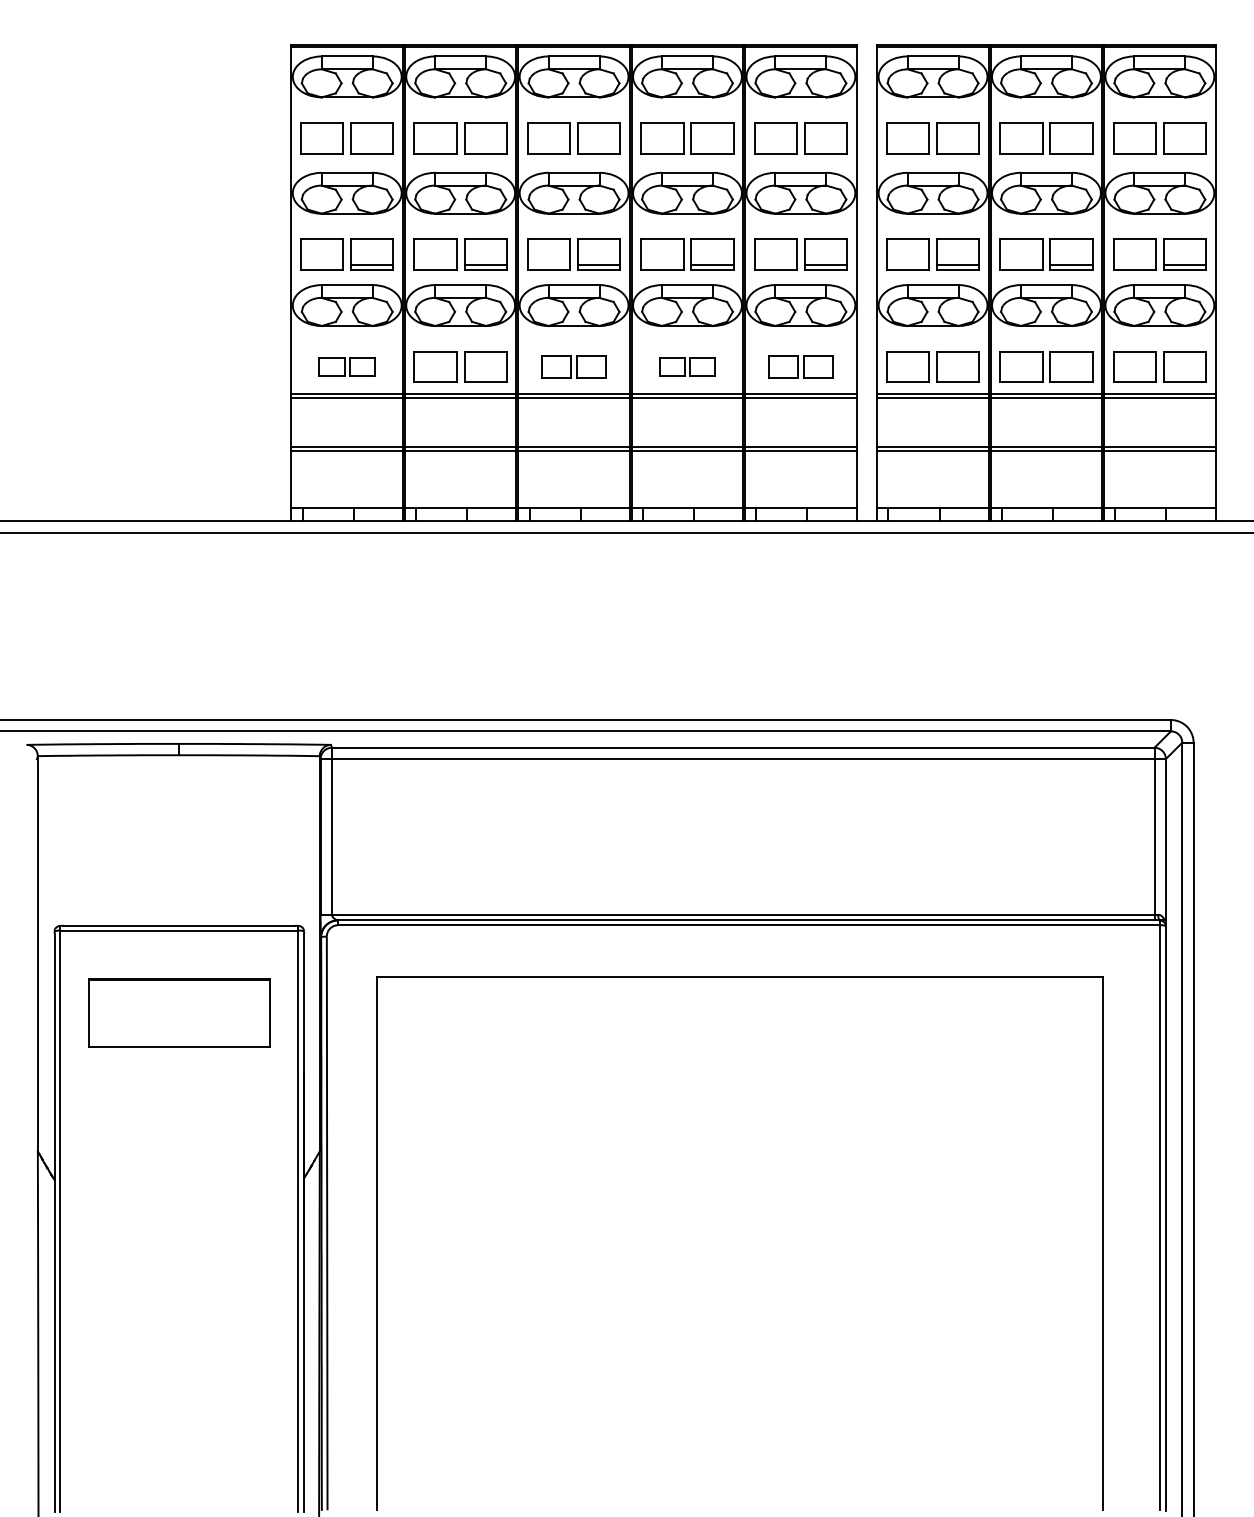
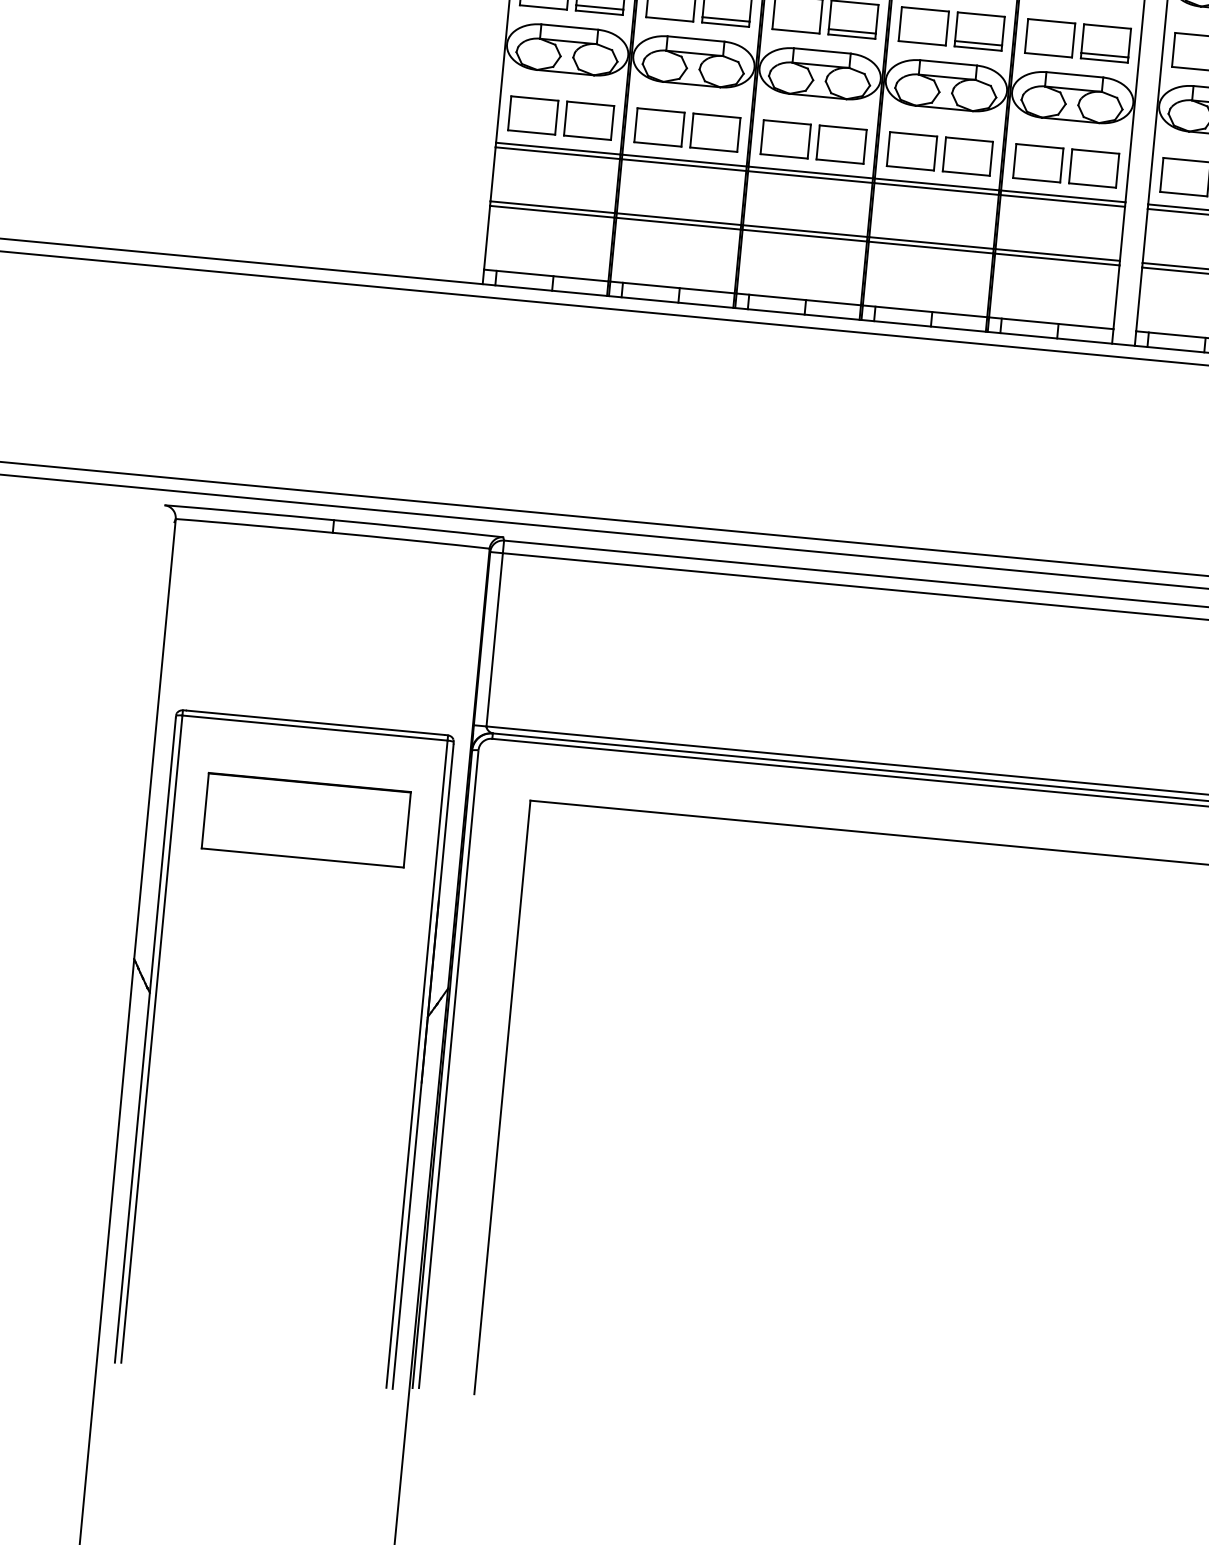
part: (346, 366) -> (560, 117), size x1.67
part: (573, 366) -> (813, 141), size x1.43
part: (687, 366) -> (940, 153), size x1.67
part: (800, 366) -> (1065, 165), size x1.43

